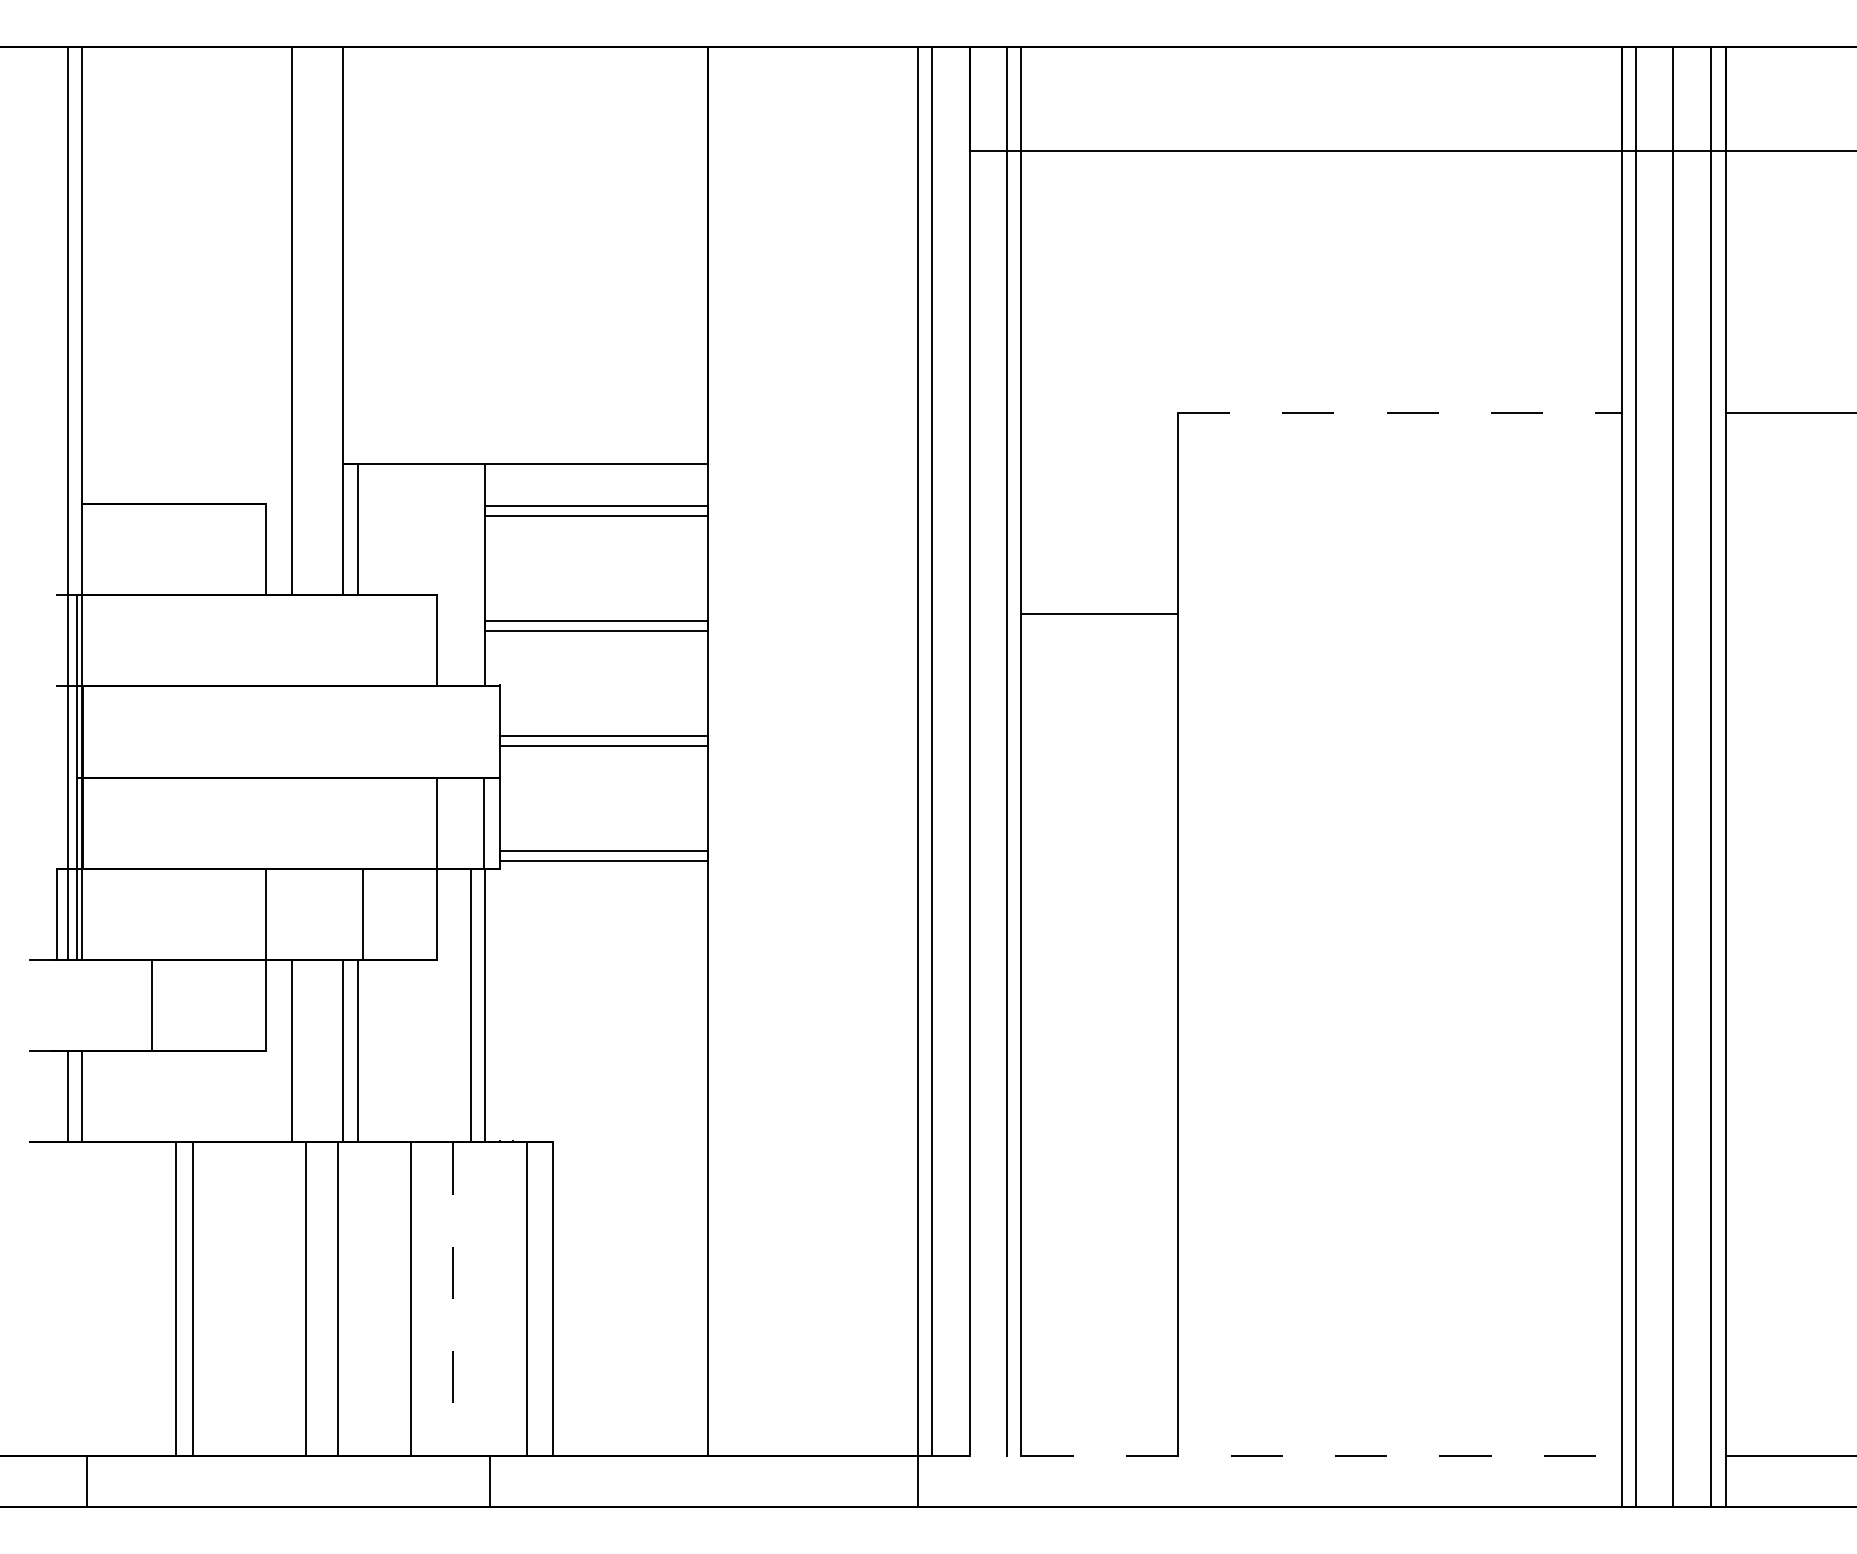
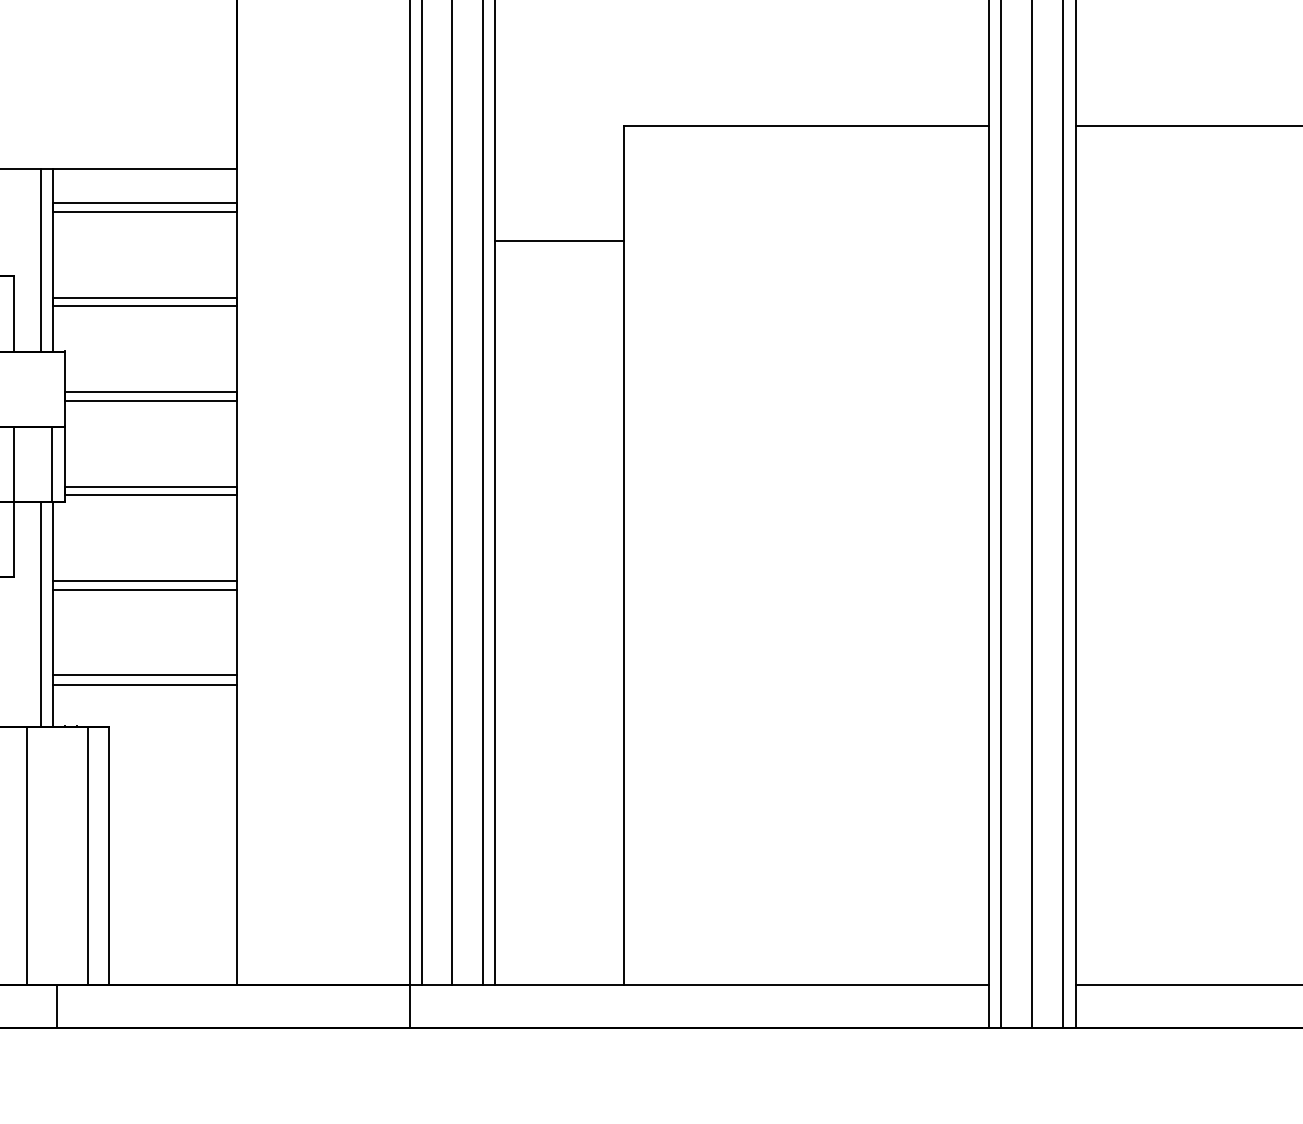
line: (1399, 412) -> (806, 126), dashed -> solid
line: (470, 575) -> (41, 260), added
line: (1099, 614) -> (559, 241), moved
line: (596, 964) -> (144, 580), added
line: (596, 975) -> (144, 589), added
line: (596, 1079) -> (144, 675), added
line: (596, 1090) -> (144, 684), added
line: (452, 1298) -> (26, 855), dashed -> solid
line: (1269, 1455) -> (699, 985), dashed -> solid

